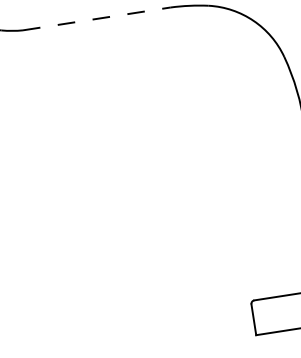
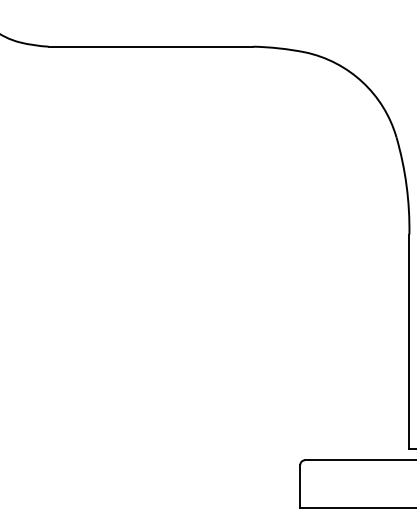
line: (97, 18) -> (151, 46), dashed -> solid

